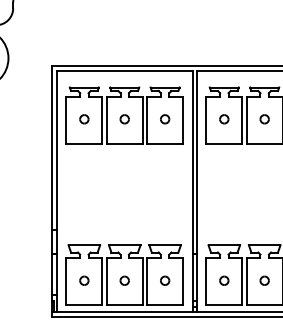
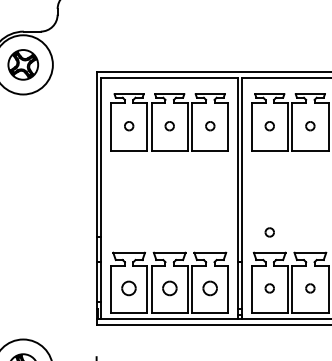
part: (224, 225) -> (269, 232), added
part: (84, 280) -> (129, 288), size x1.6
part: (124, 280) -> (169, 288), size x1.6
part: (165, 280) -> (210, 288), size x1.6

